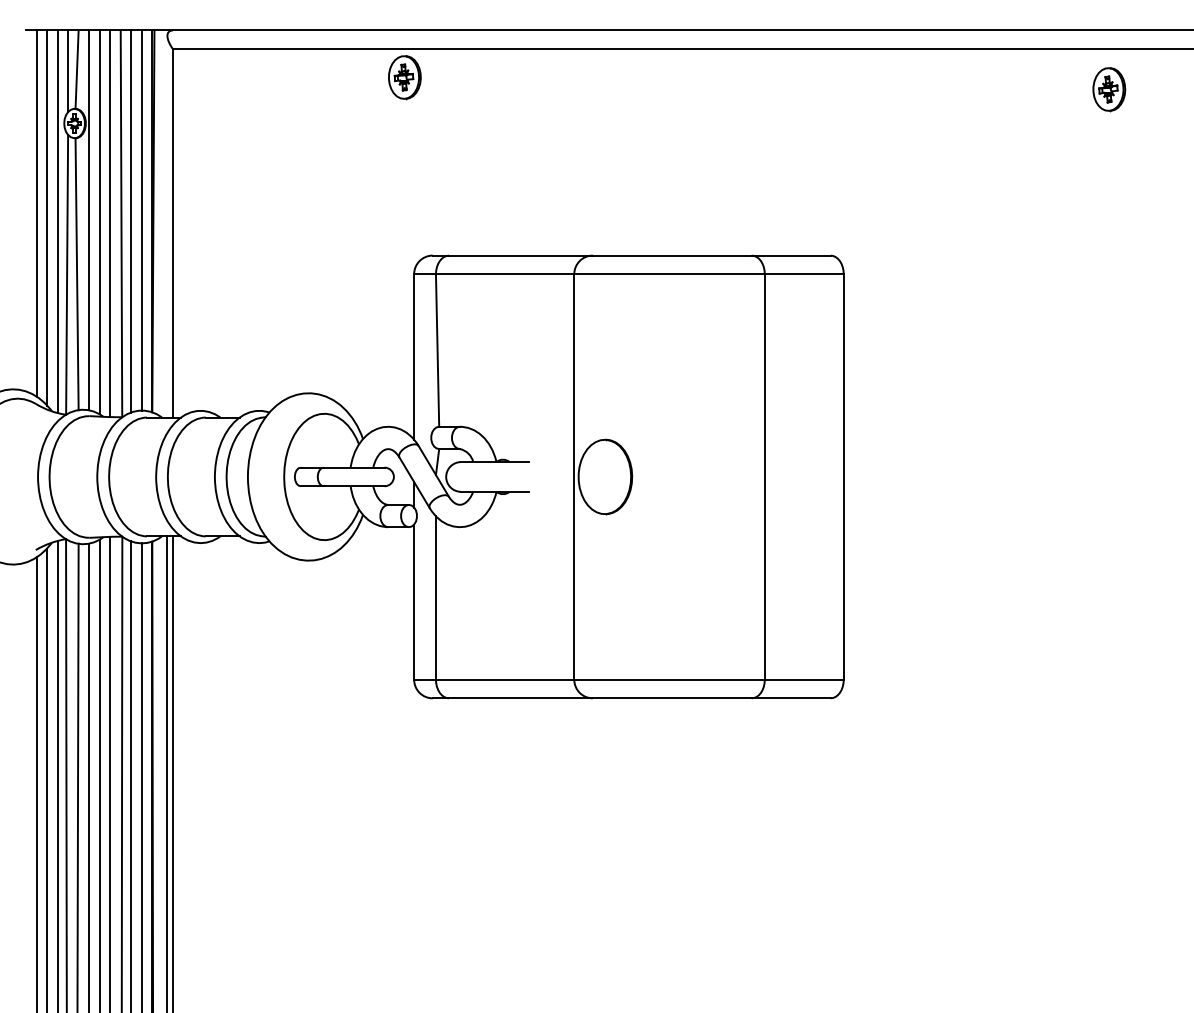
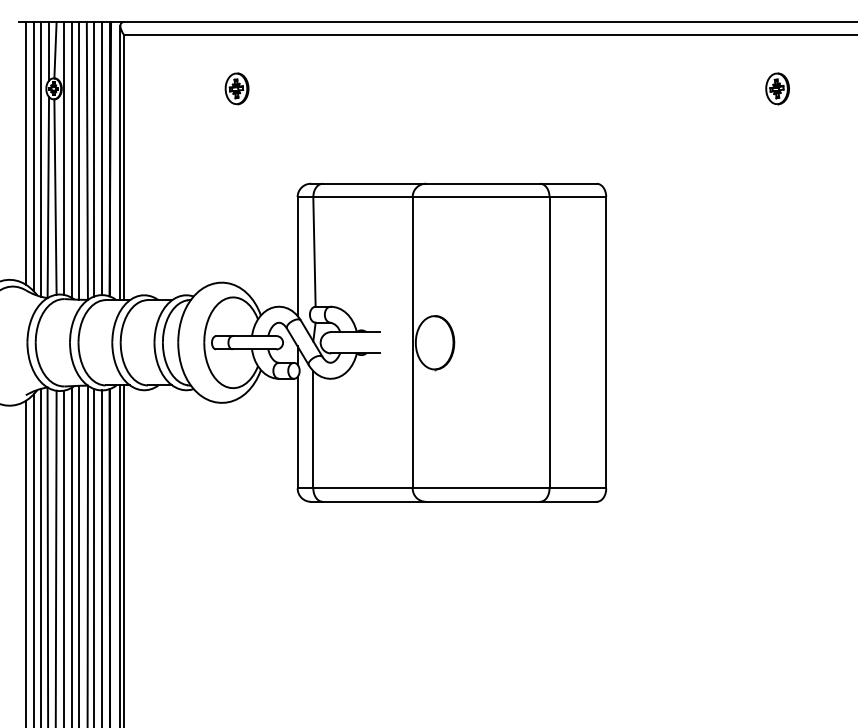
part: (404, 77) -> (236, 88), moved
part: (1109, 89) -> (777, 88), moved
line: (167, 226) -> (120, 162), added

